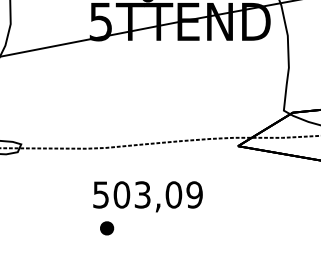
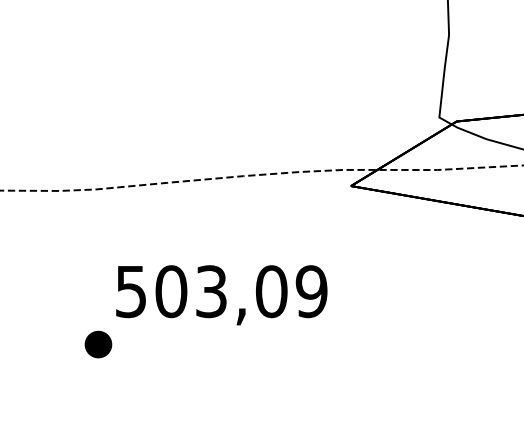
text: (147, 196) -> (220, 294), moved

